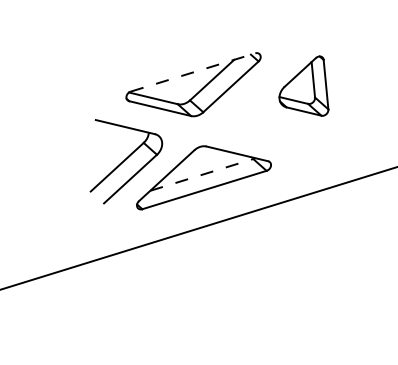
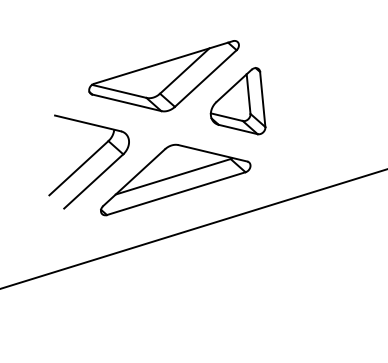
line: (193, 72) -> (163, 62), dashed -> solid
part: (303, 85) -> (237, 100), moved
line: (201, 174) -> (172, 176), dashed -> solid

